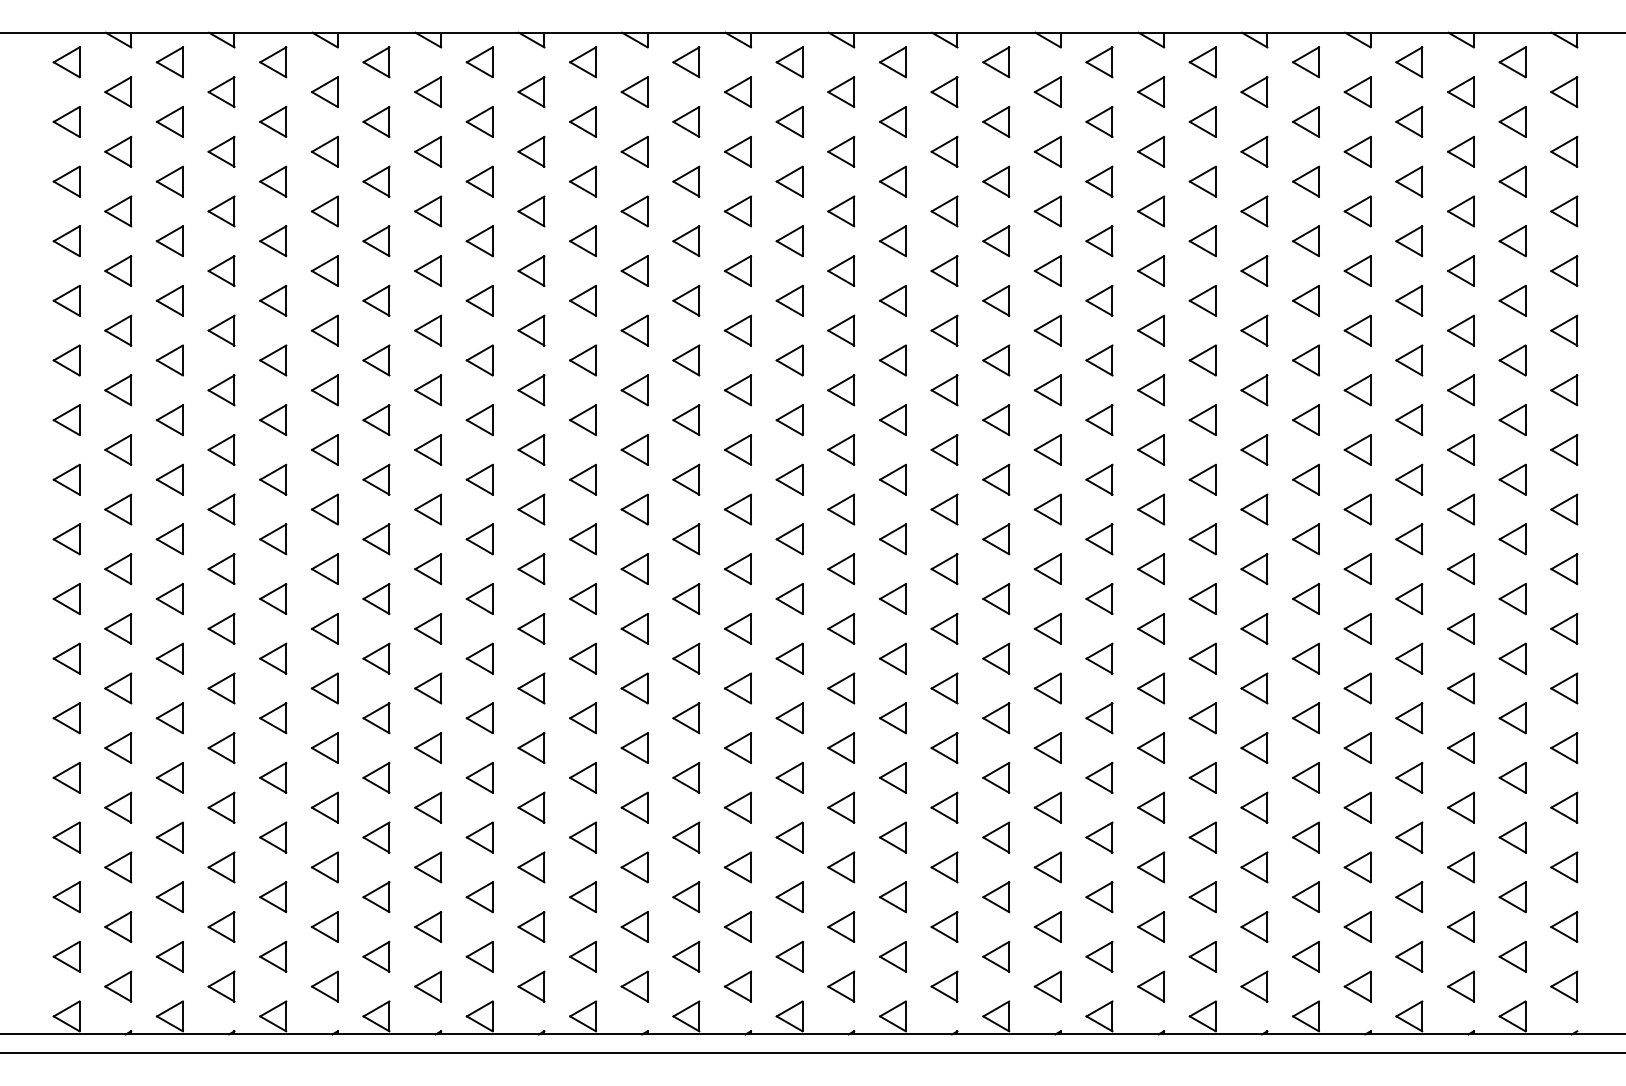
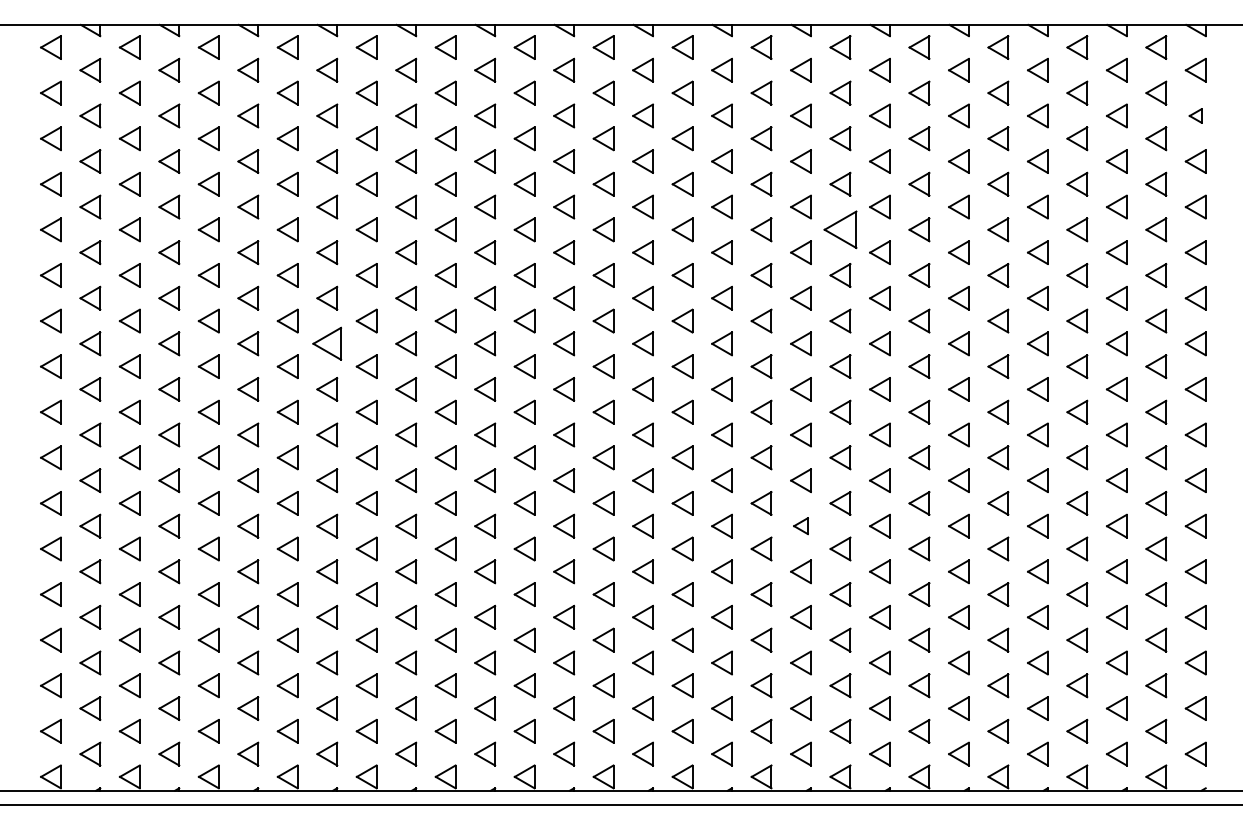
part: (1563, 151) -> (1195, 115), size x0.6
part: (1099, 300) -> (840, 229), size x1.6
part: (428, 449) -> (327, 343), size x1.4
part: (1047, 687) -> (800, 525), size x0.7

